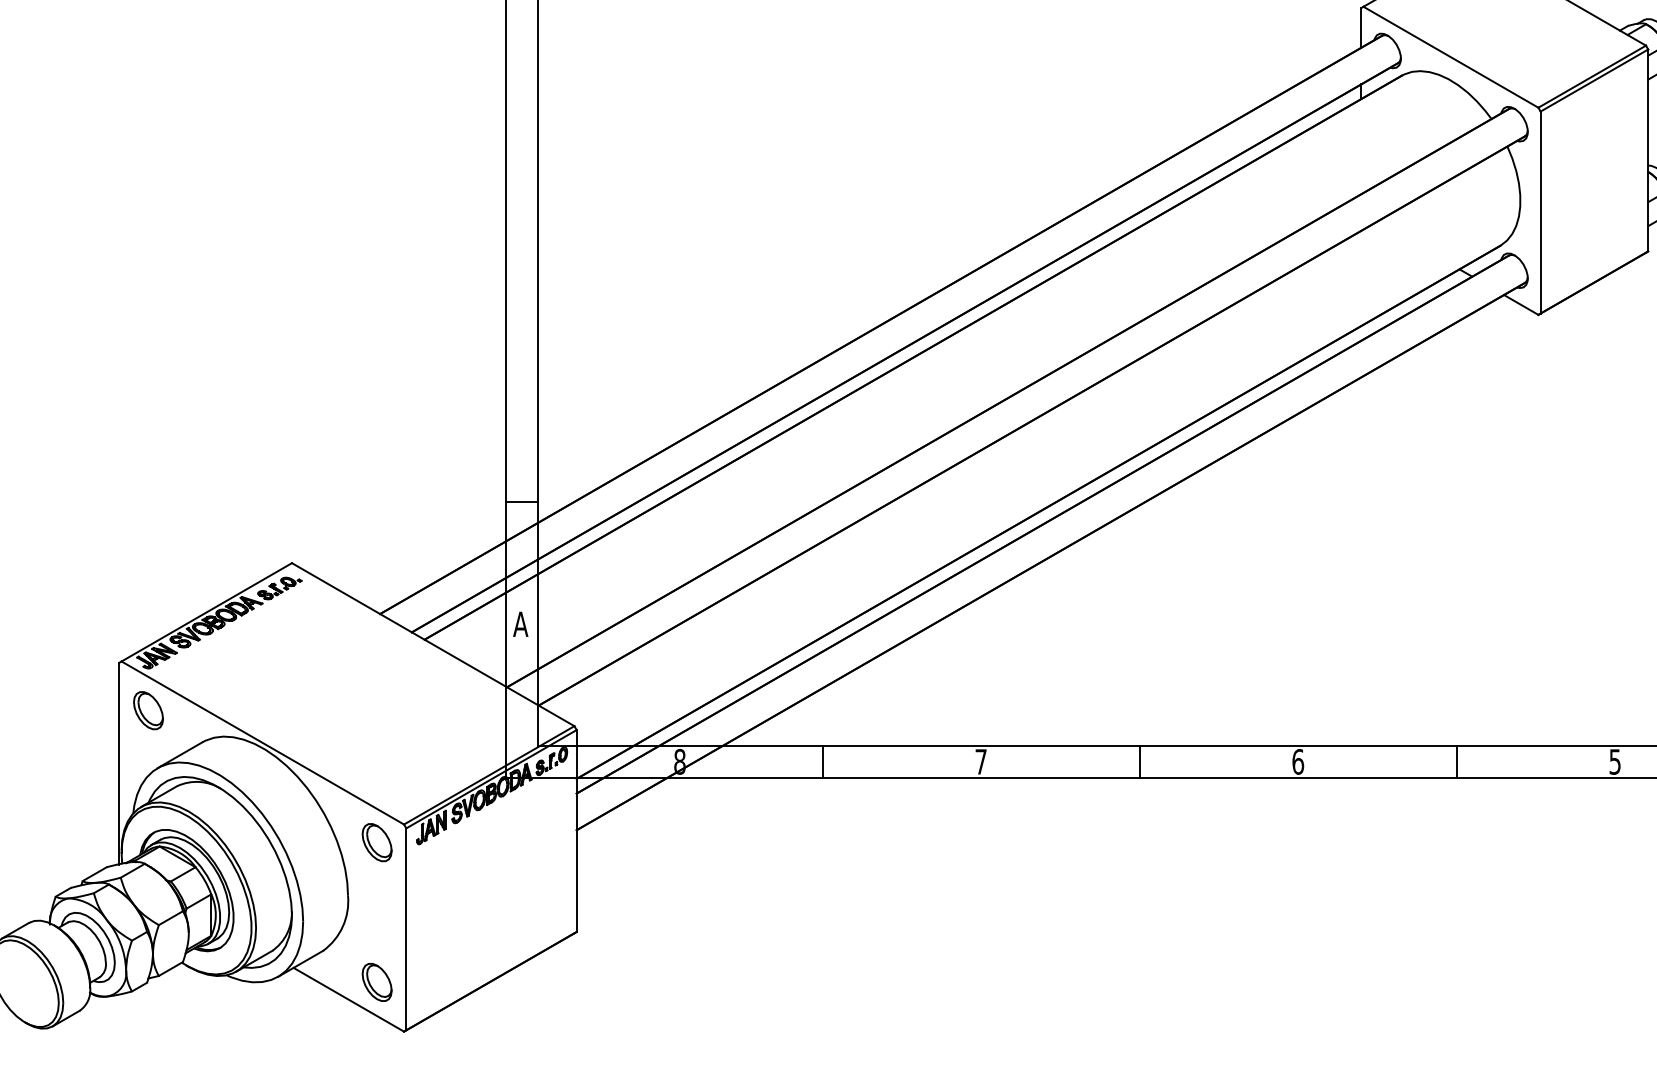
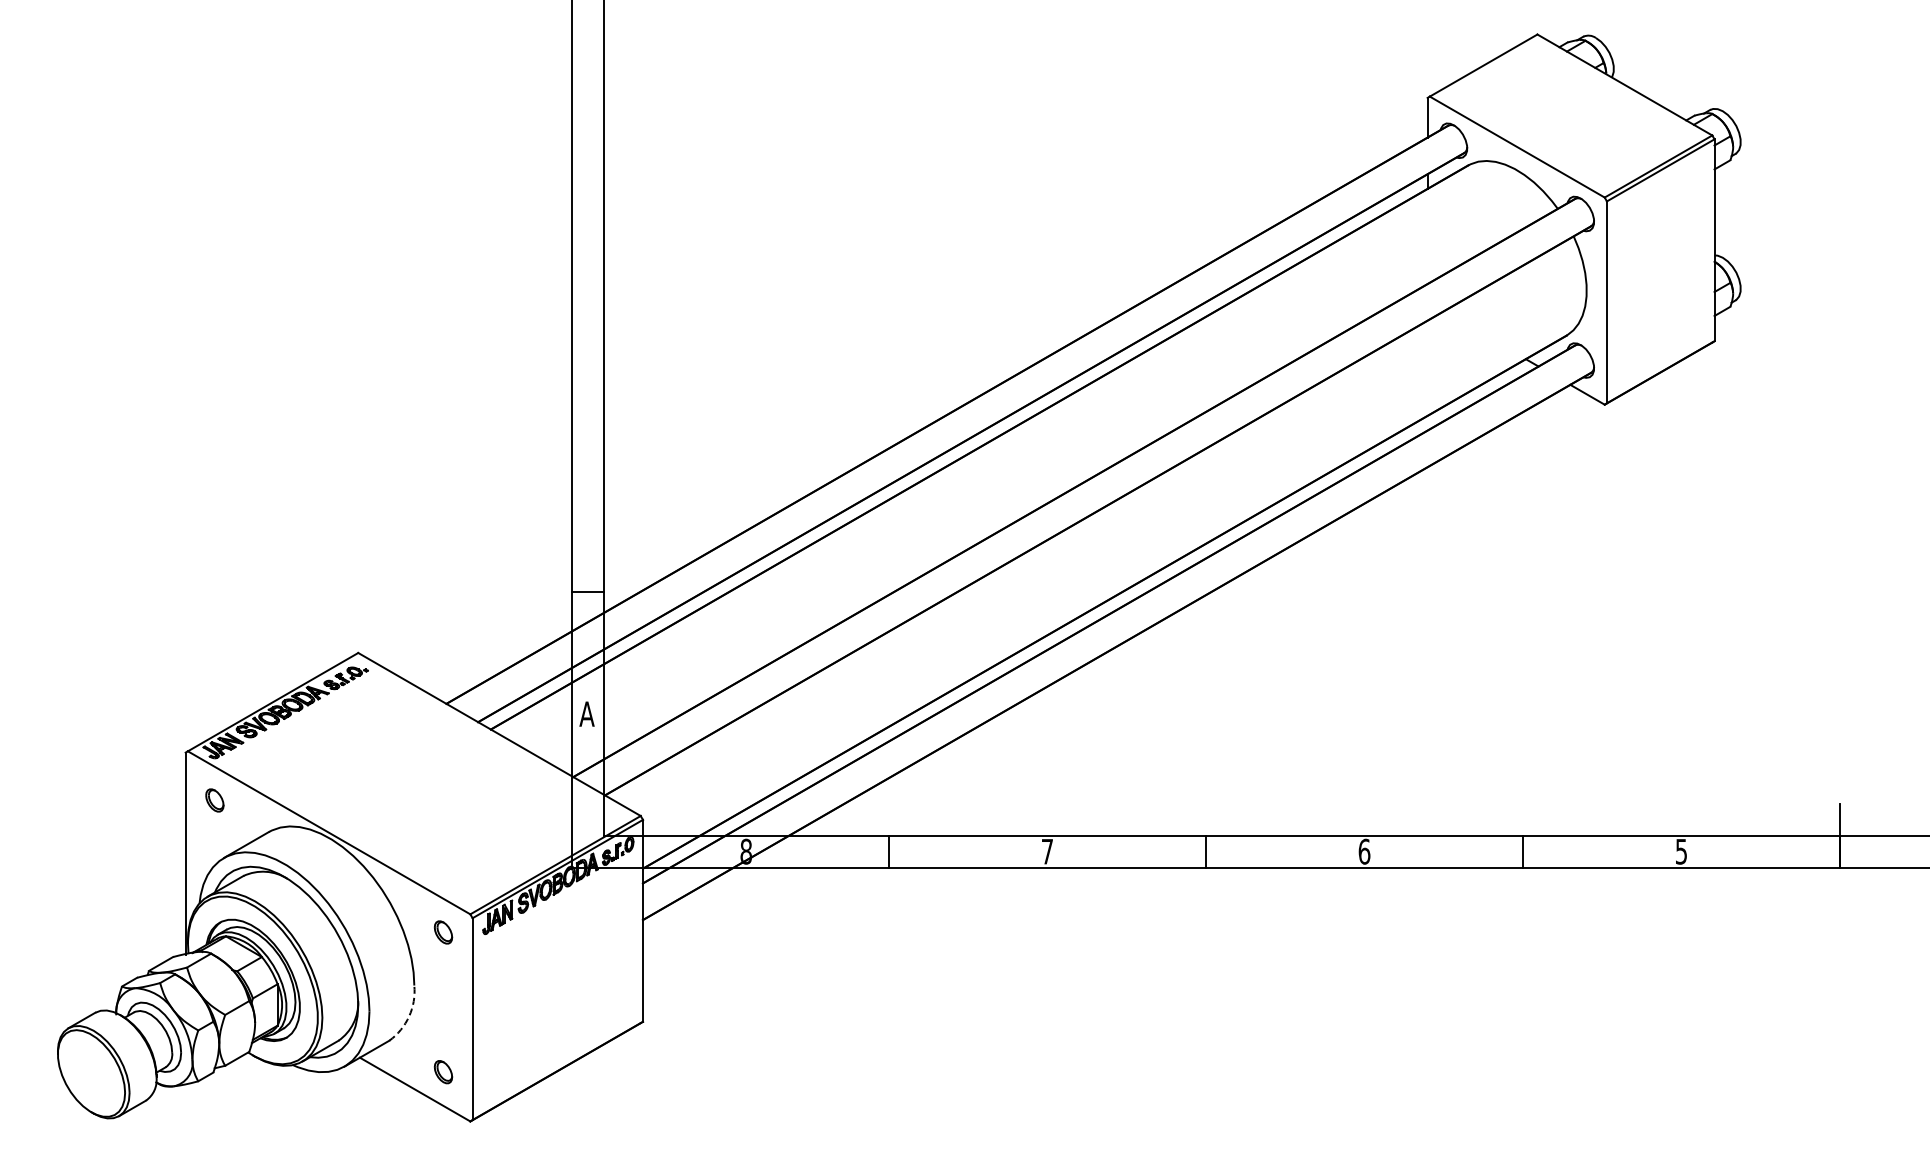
part: (148, 710) -> (214, 800), size x0.6
part: (377, 842) -> (443, 932), size x0.6
arc: (343, 926) -> (409, 1016), solid -> dashed
part: (377, 981) -> (443, 1071), size x0.6

